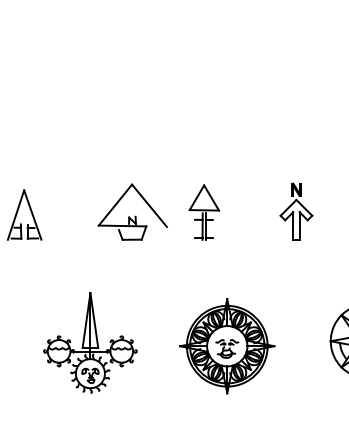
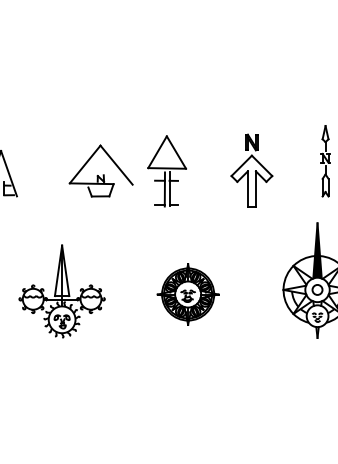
part: (295, 210) -> (251, 169), size x1.4
part: (203, 212) -> (166, 171), size x1.4
part: (226, 346) -> (187, 294), size x0.7

